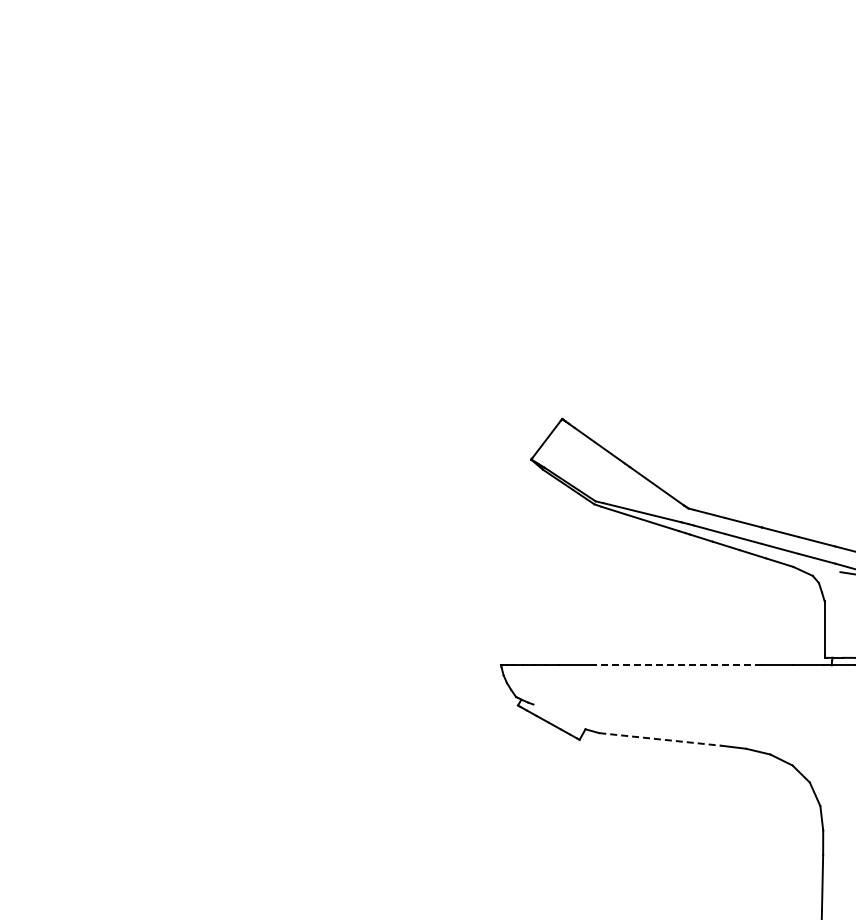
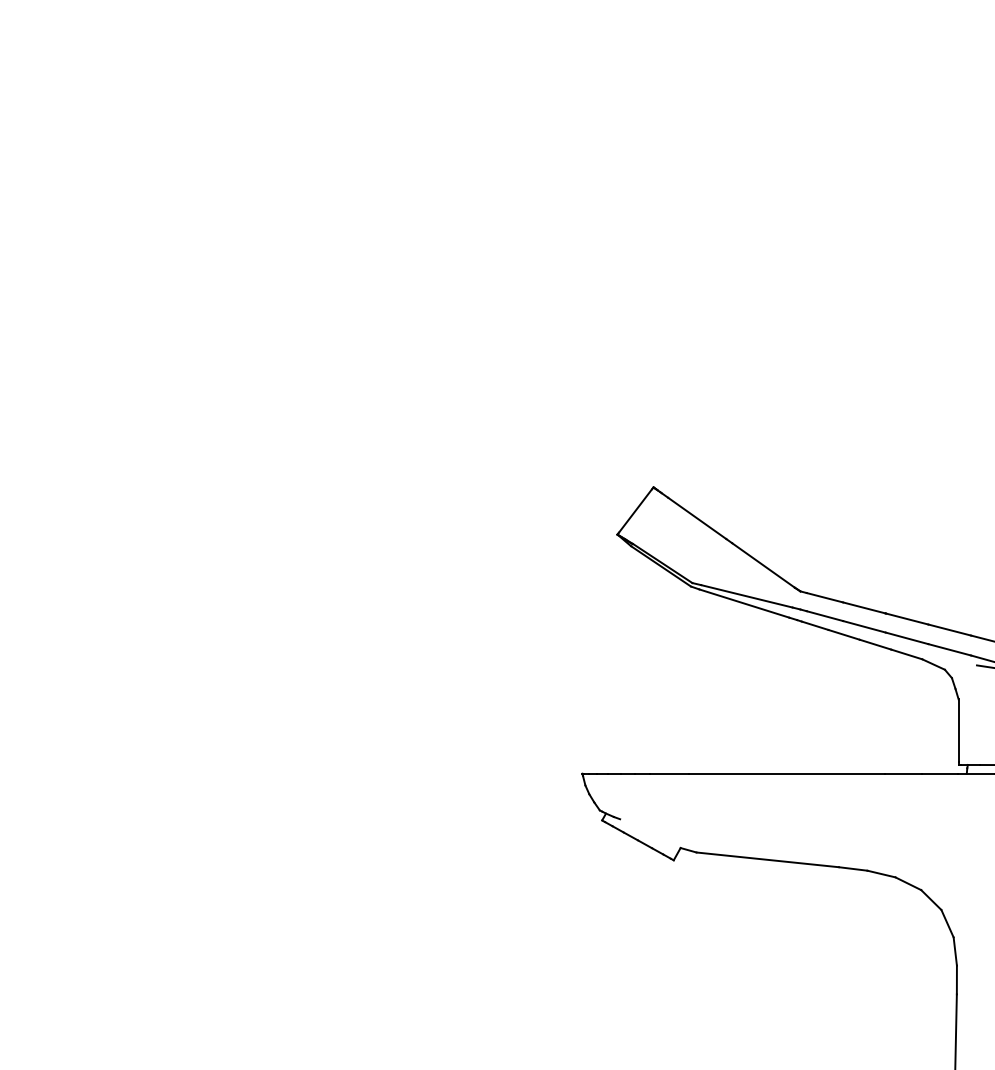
line: (676, 665) -> (786, 773), dashed -> solid
line: (660, 739) -> (767, 859), dashed -> solid

